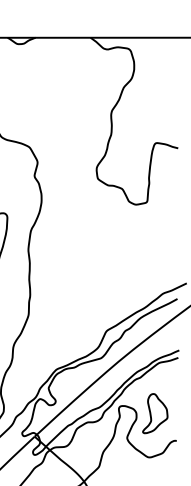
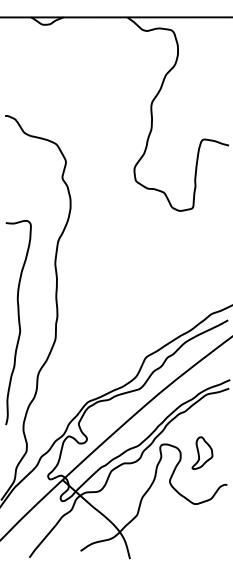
part: (155, 412) -> (202, 452), size x0.7

